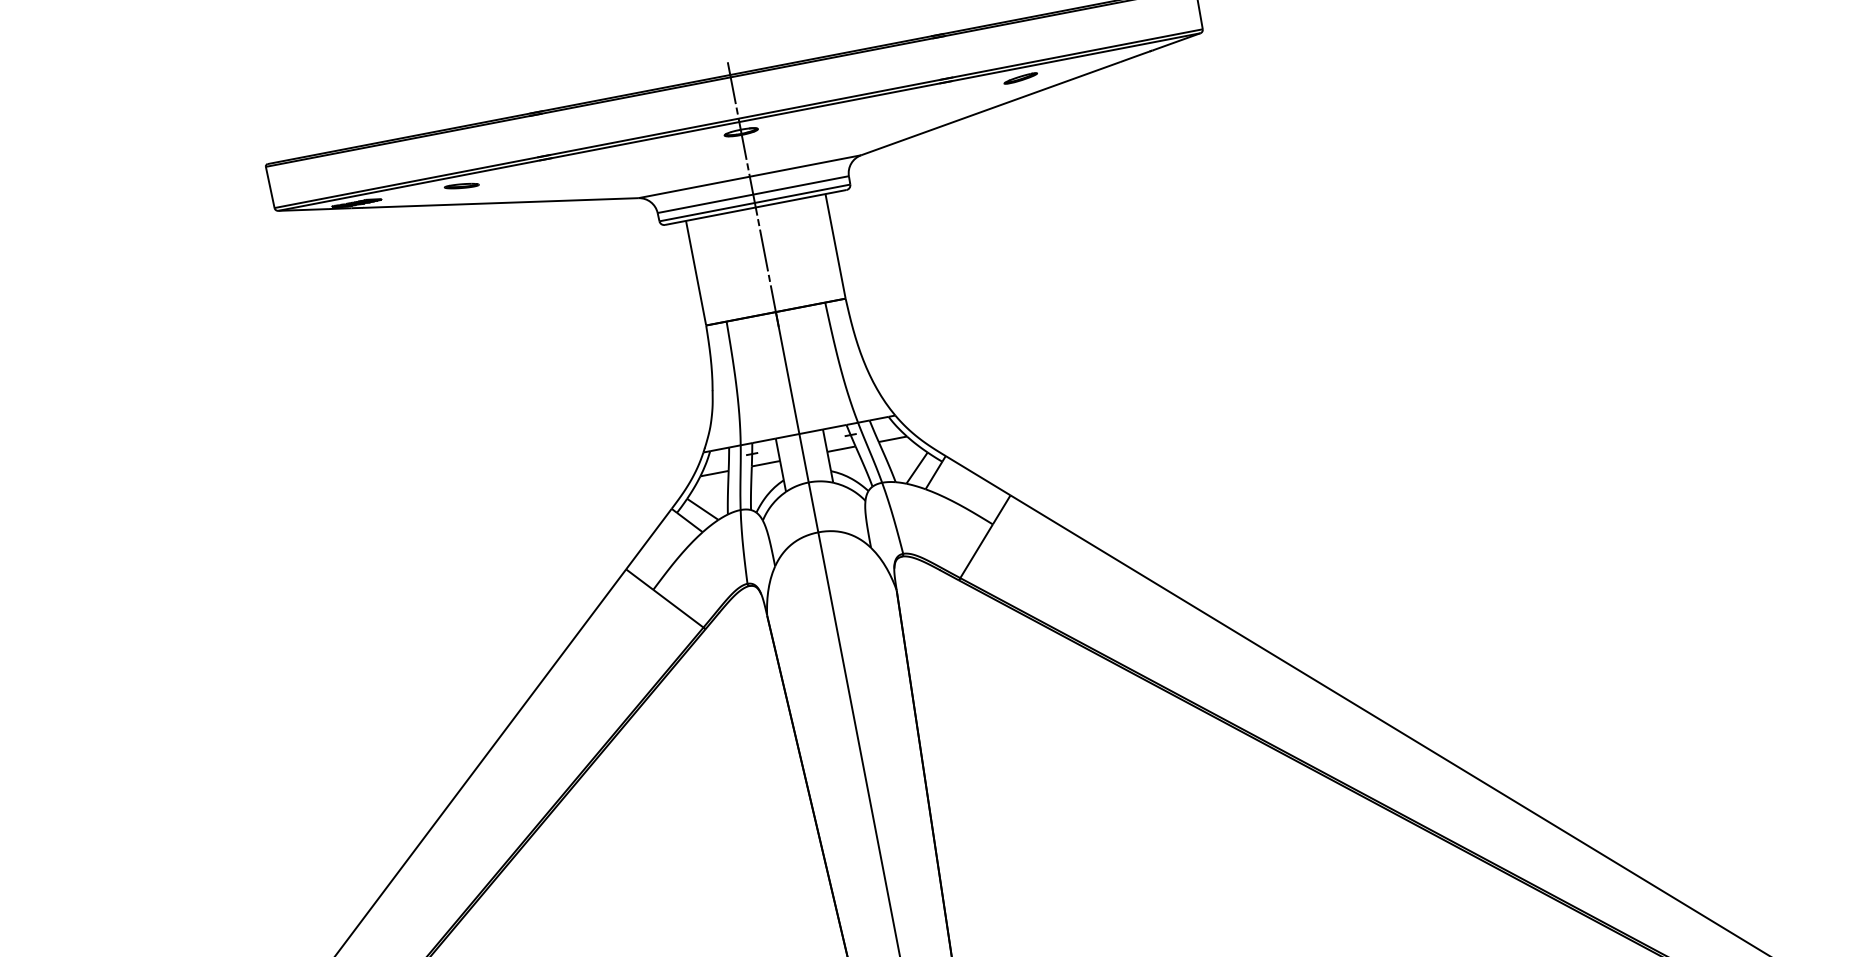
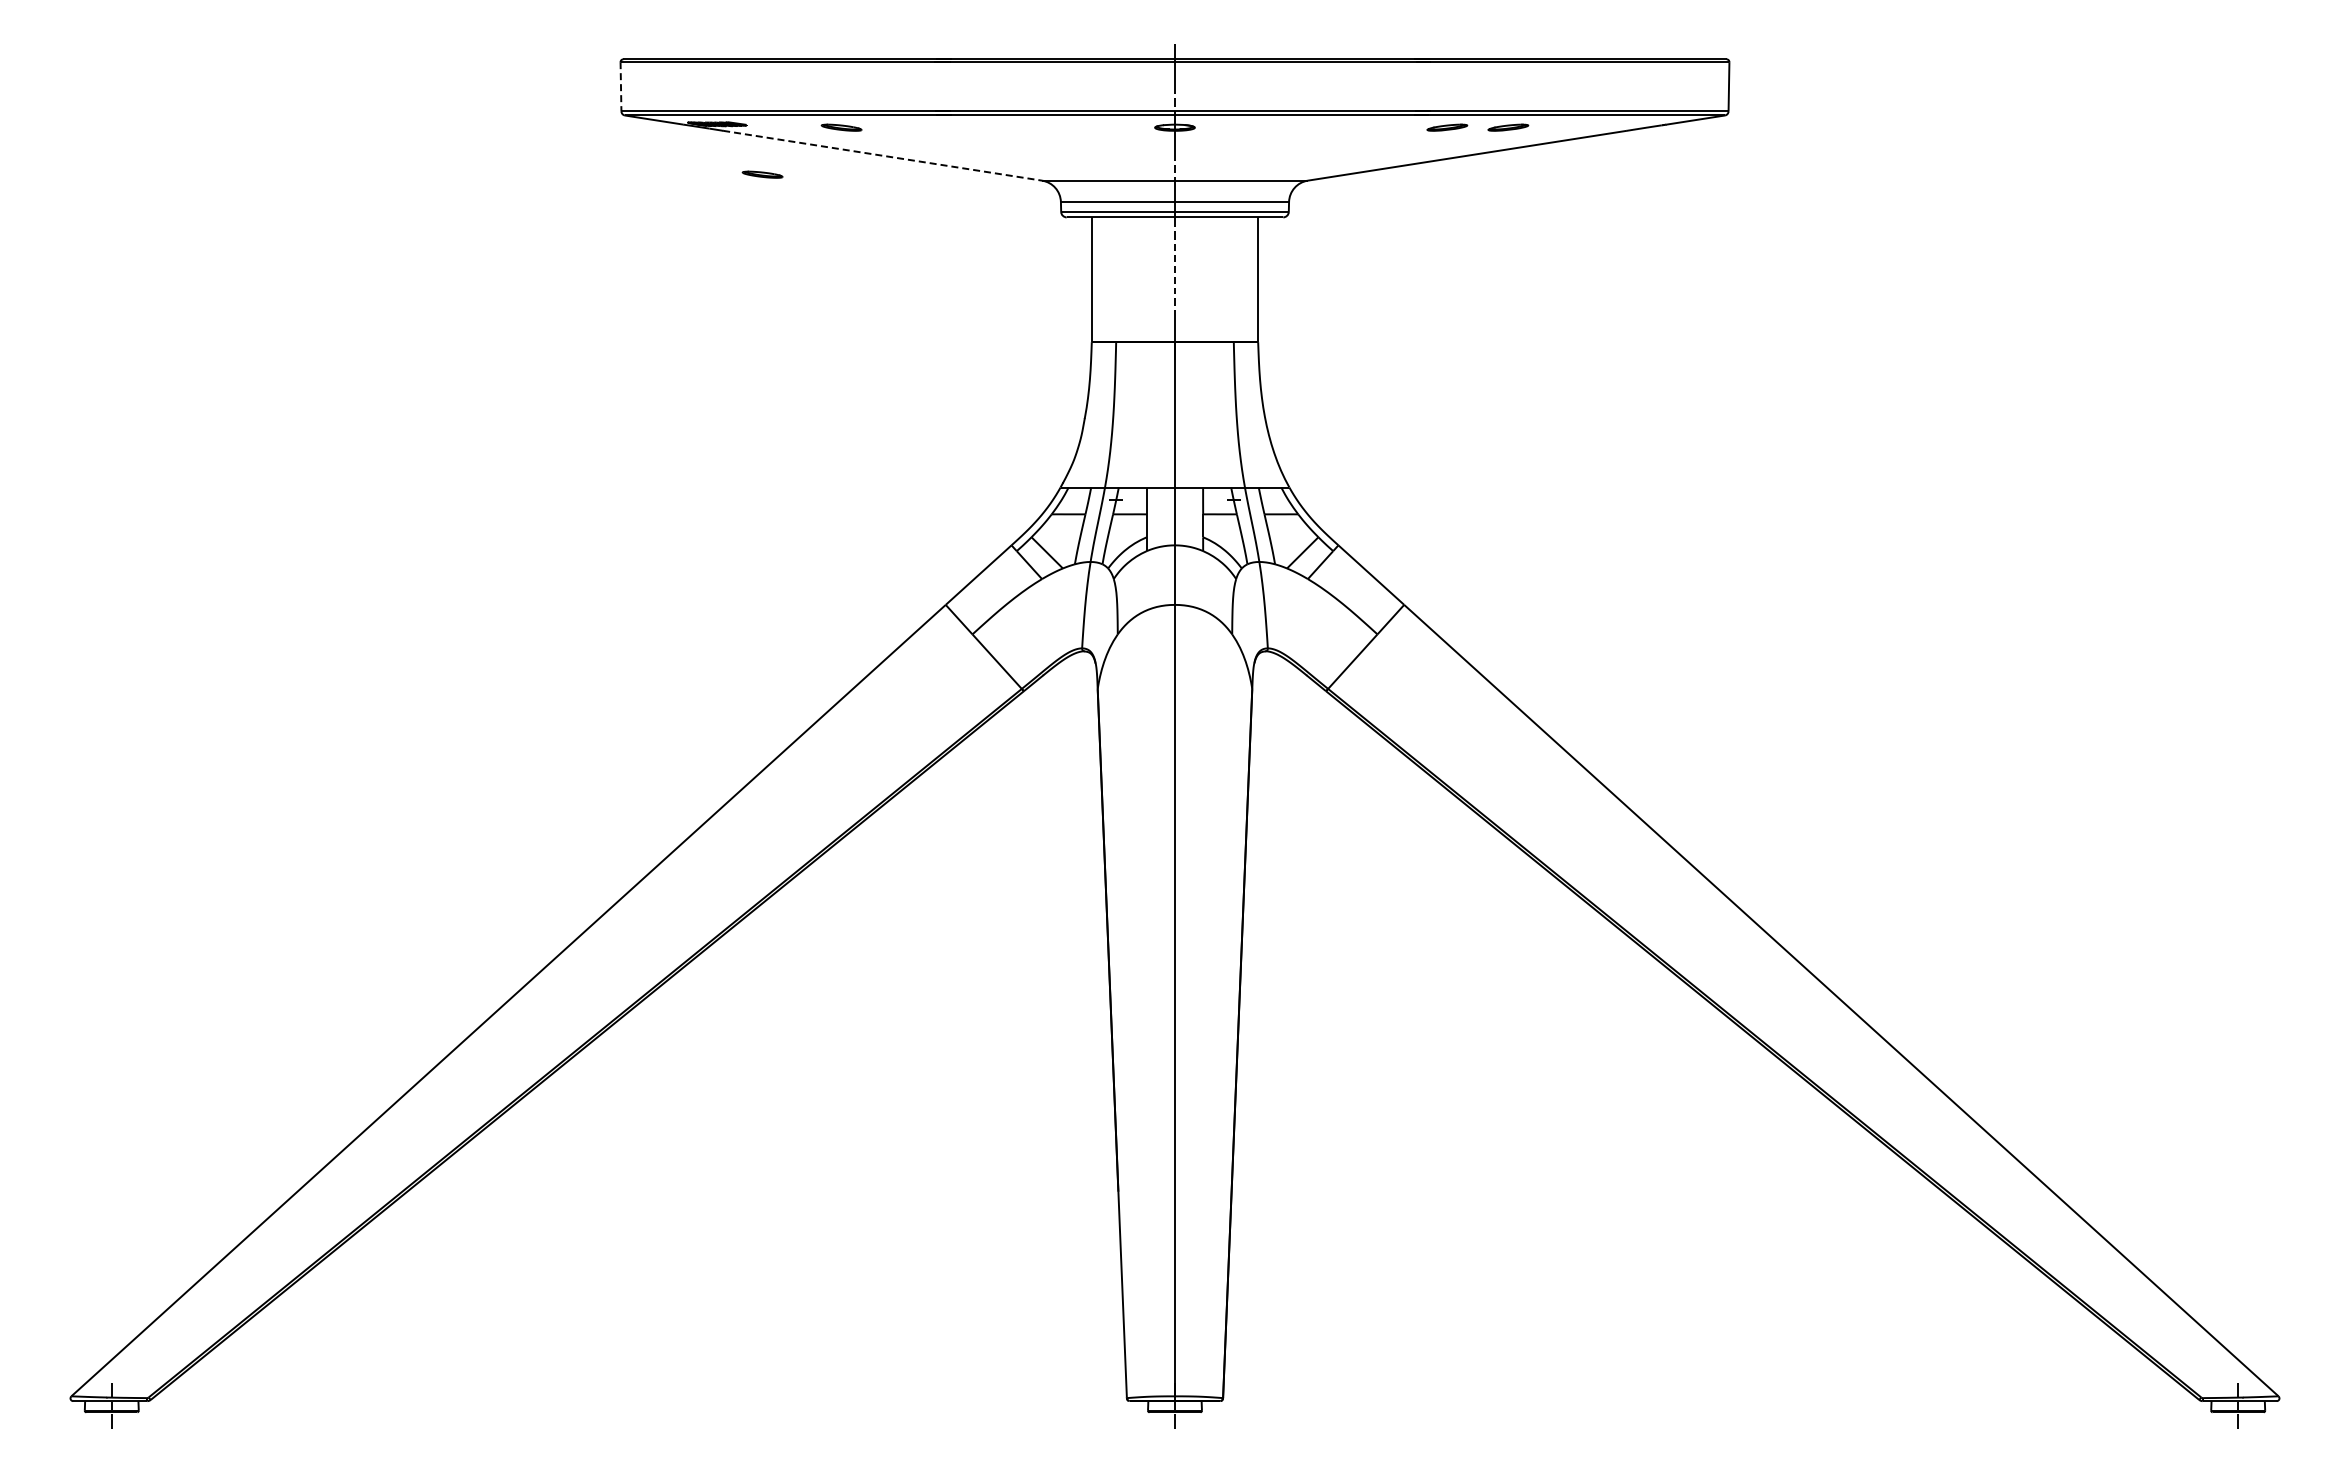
part: (969, 88) -> (1447, 127), added
line: (270, 187) -> (621, 86), solid -> dashed
line: (501, 202) -> (883, 155), solid -> dashed
part: (403, 238) -> (762, 174), added
line: (763, 250) -> (1174, 268), solid -> dashed

